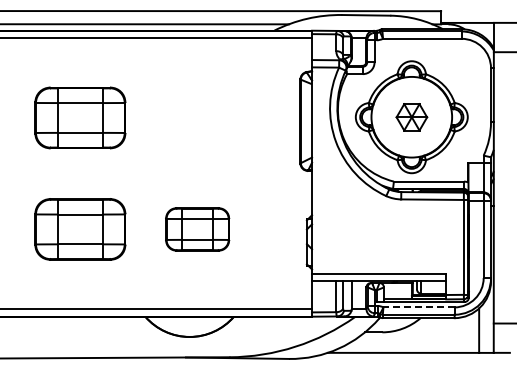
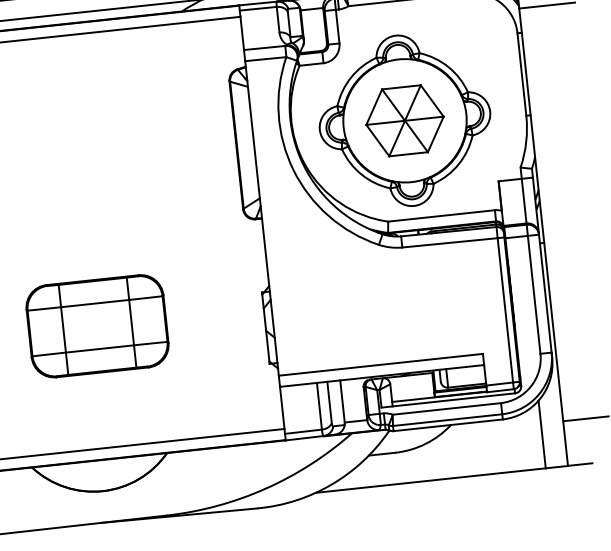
part: (411, 117) -> (404, 121), size x1.67
part: (197, 229) -> (97, 326), size x1.43
line: (418, 307) -> (446, 409), dashed -> solid

